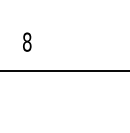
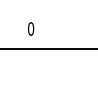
text: (27, 41) -> (31, 28), 8 -> 0

